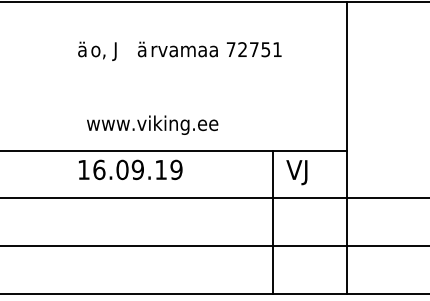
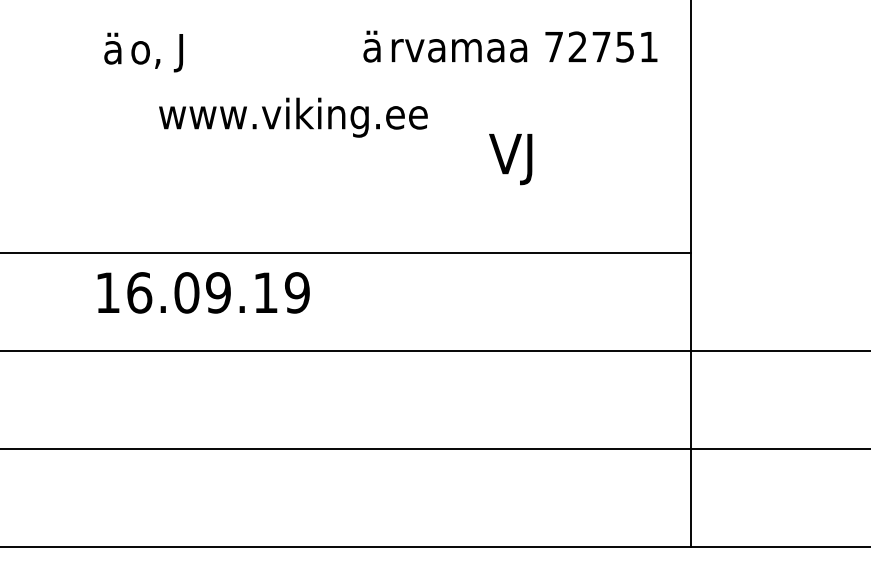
text: (209, 49) -> (509, 46), moved
text: (97, 50) -> (143, 50), moved
text: (152, 124) -> (293, 116), moved
text: (130, 169) -> (203, 291), moved
text: (296, 172) -> (509, 159), moved
line: (272, 222) -> (538, 400), removed

